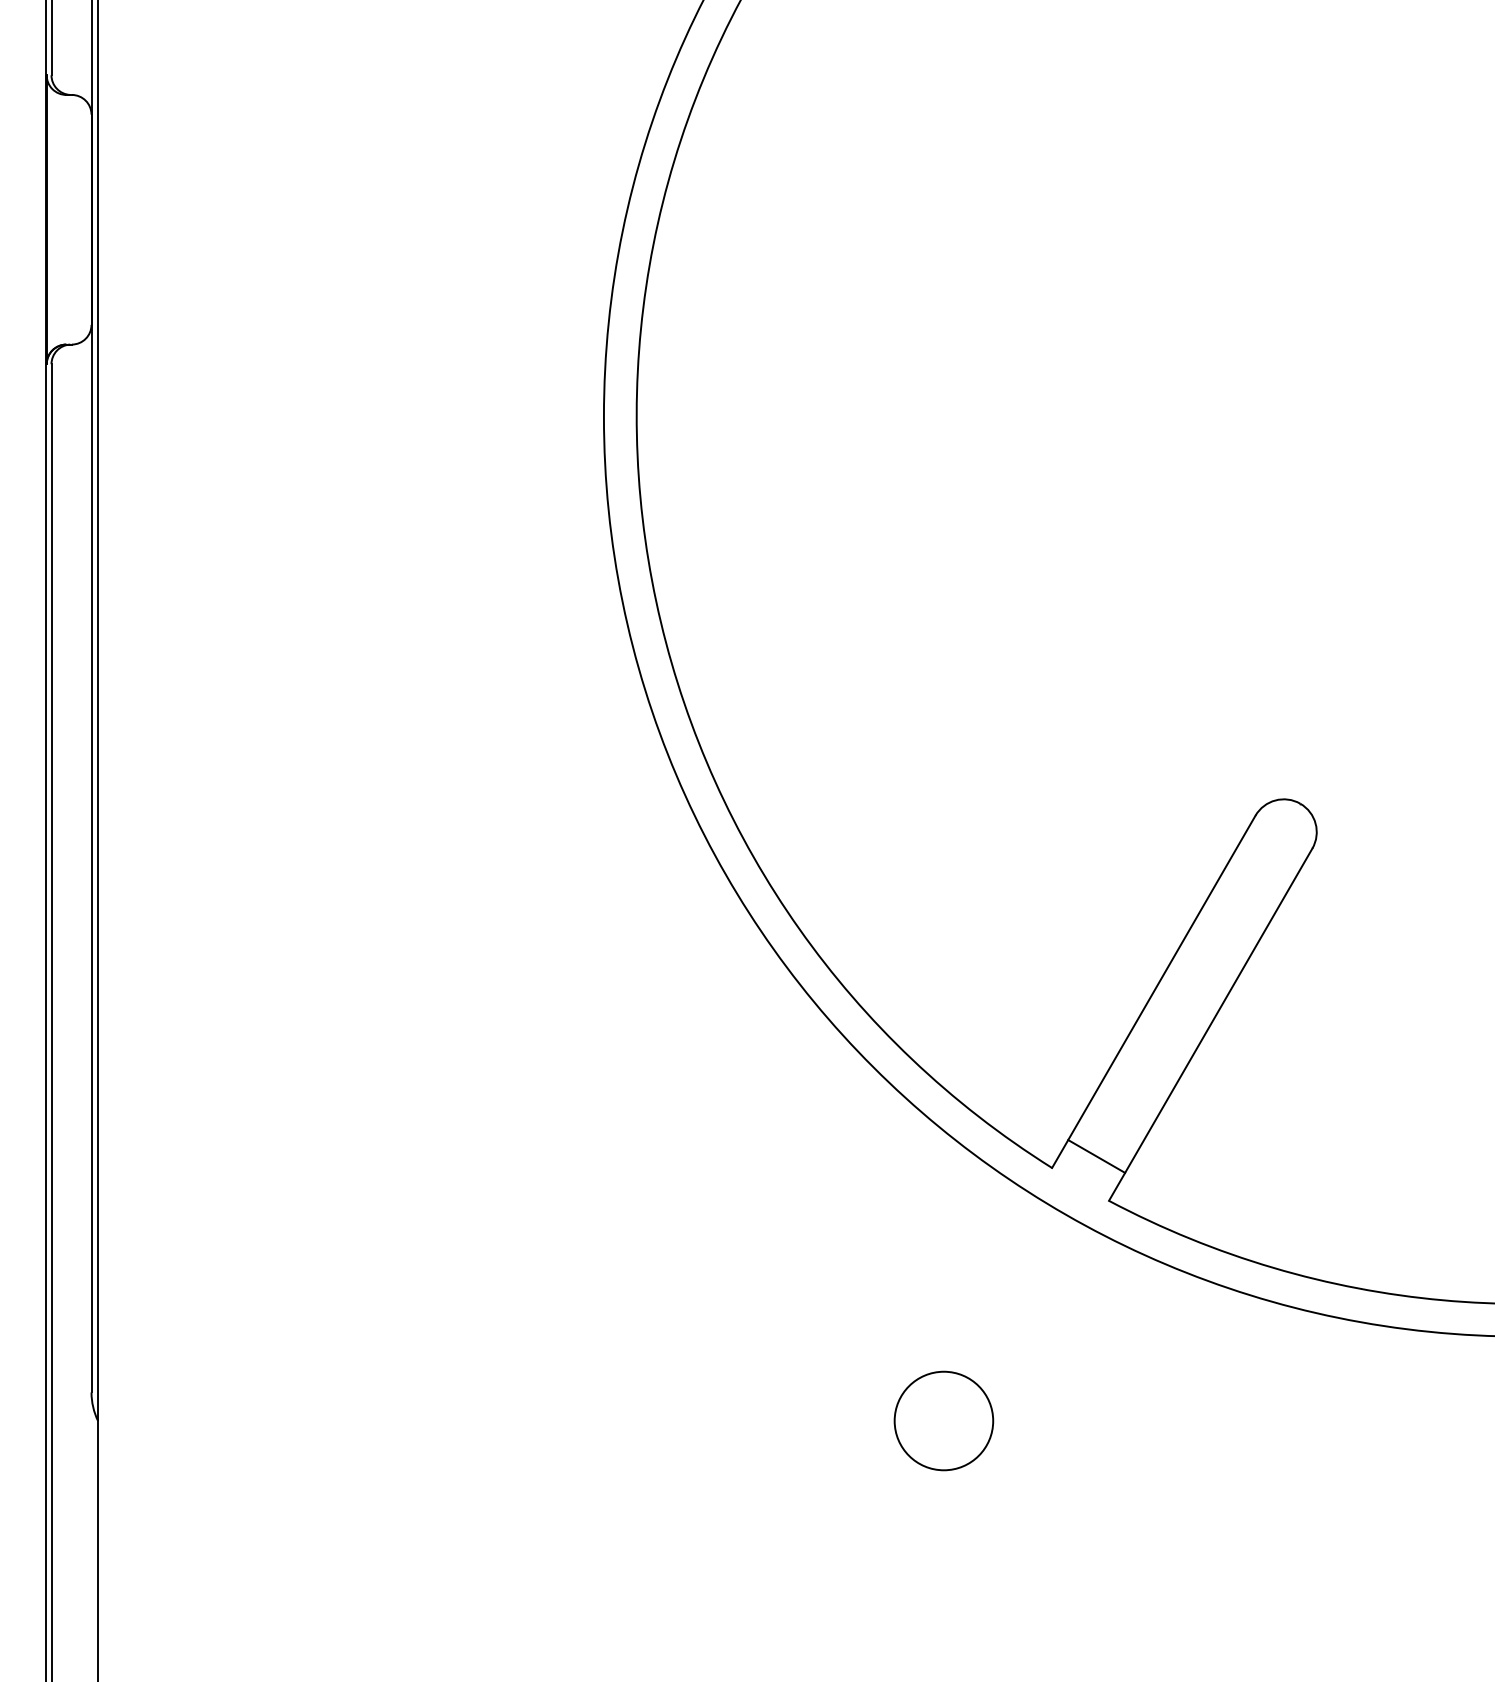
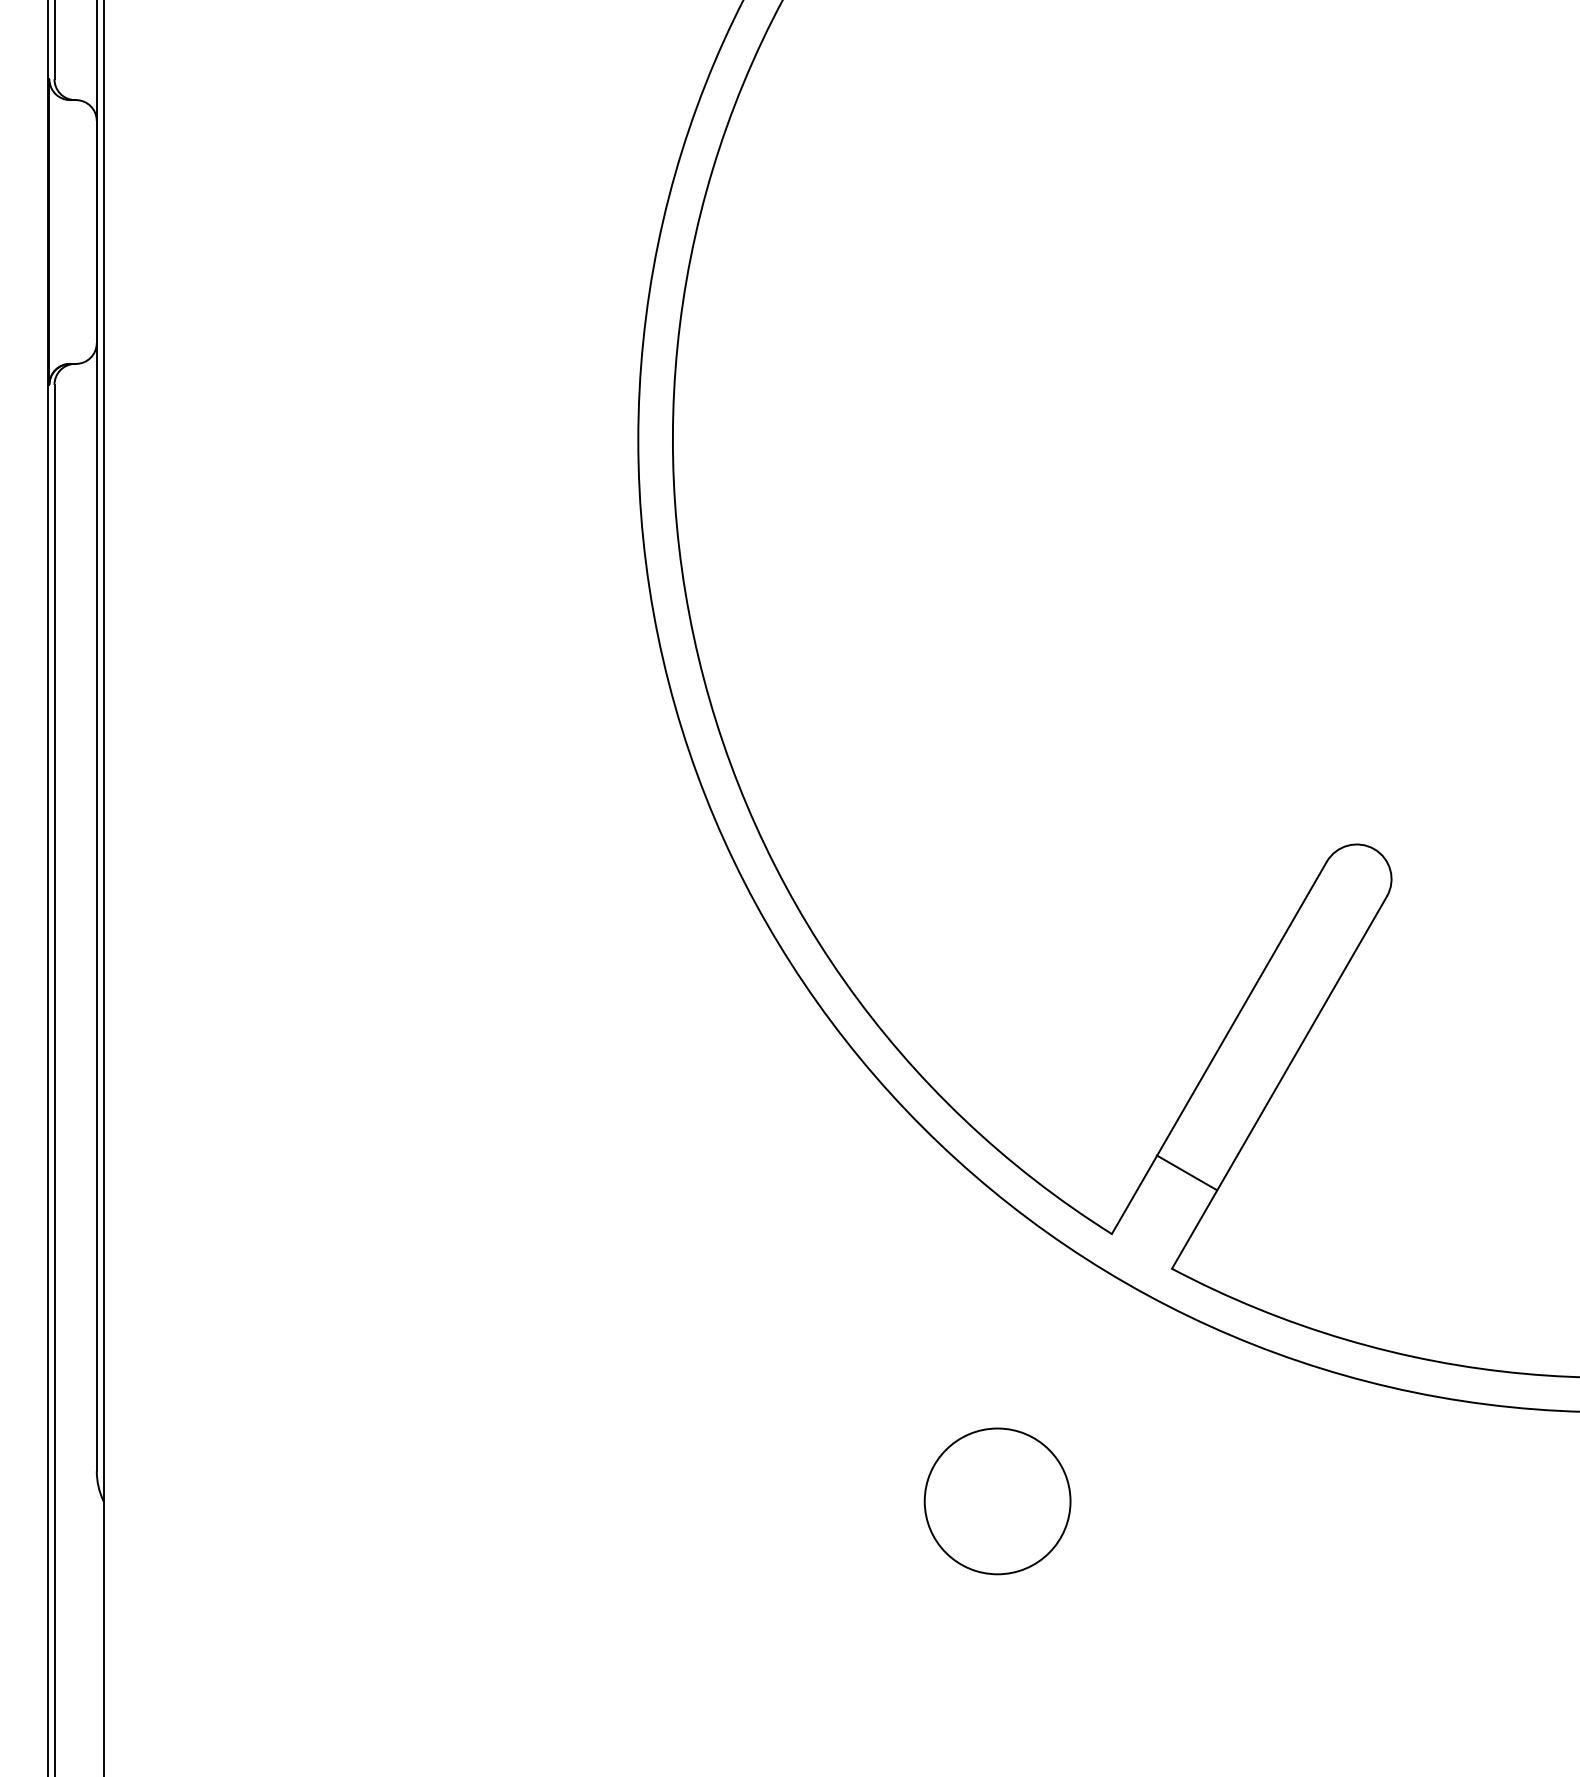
line: (1096, 1156) -> (1186, 1172), moved
circle: (943, 1421) -> (997, 1501), size x1.4

